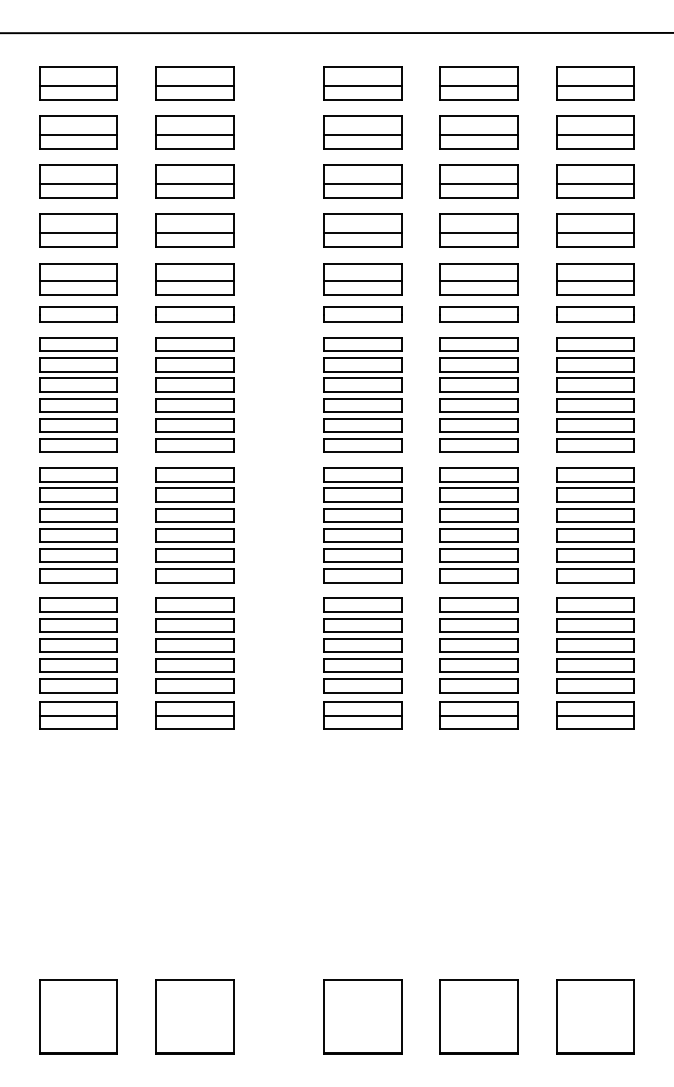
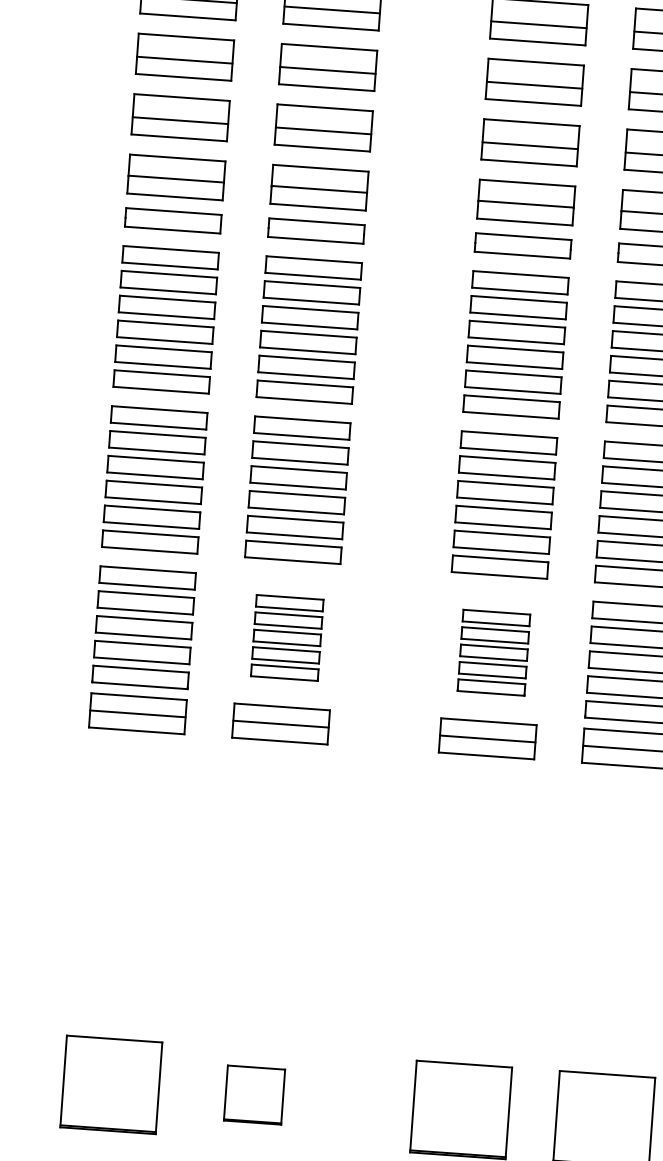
part: (194, 645) -> (286, 637), size x0.7
part: (362, 645) -> (493, 652), size x0.7
part: (194, 1016) -> (254, 1094), size x0.6

